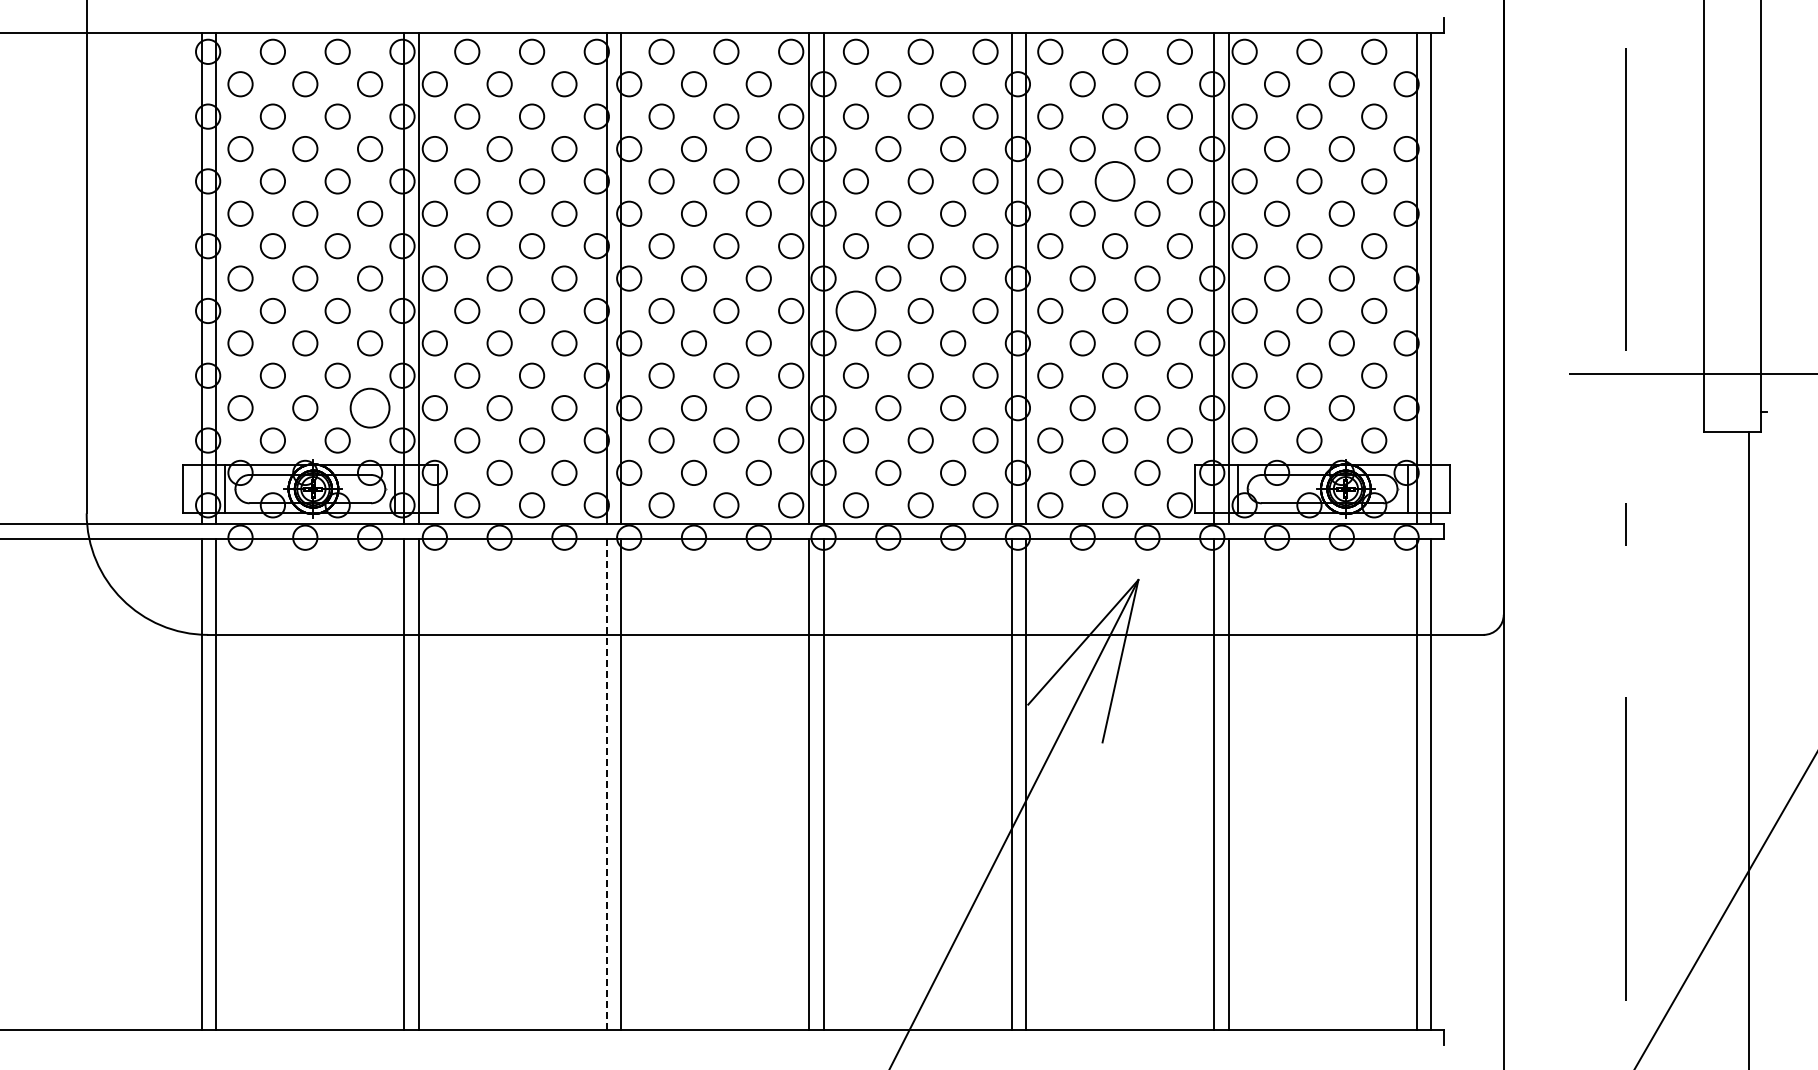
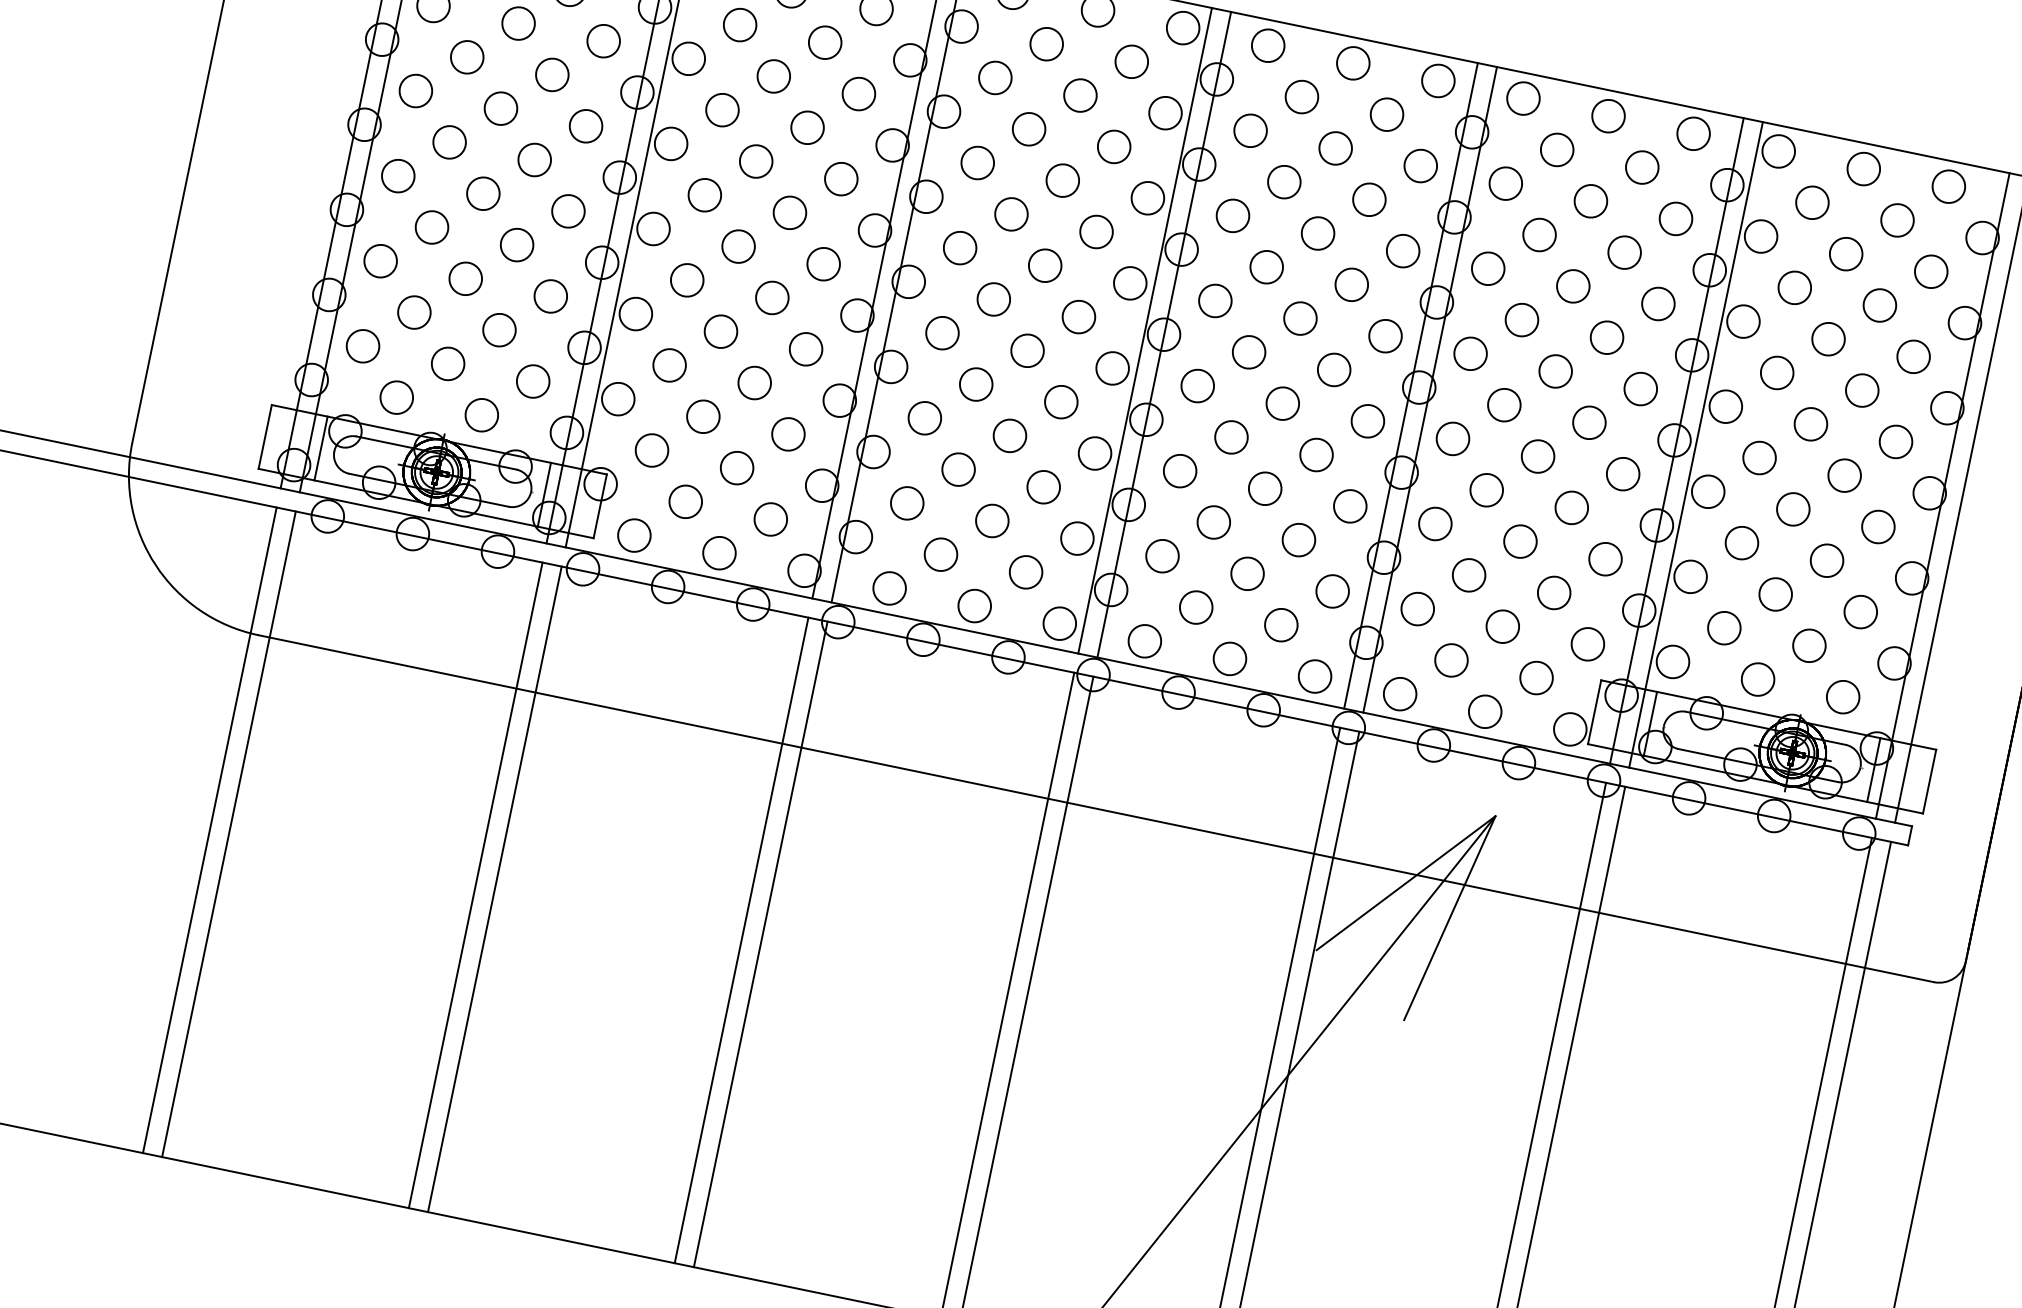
circle: (1114, 181) -> (1572, 286), size x0.62
circle: (855, 310) -> (1197, 385), size x0.62
circle: (369, 408) -> (532, 381), size x0.62
line: (606, 784) -> (741, 940), dashed -> solid

